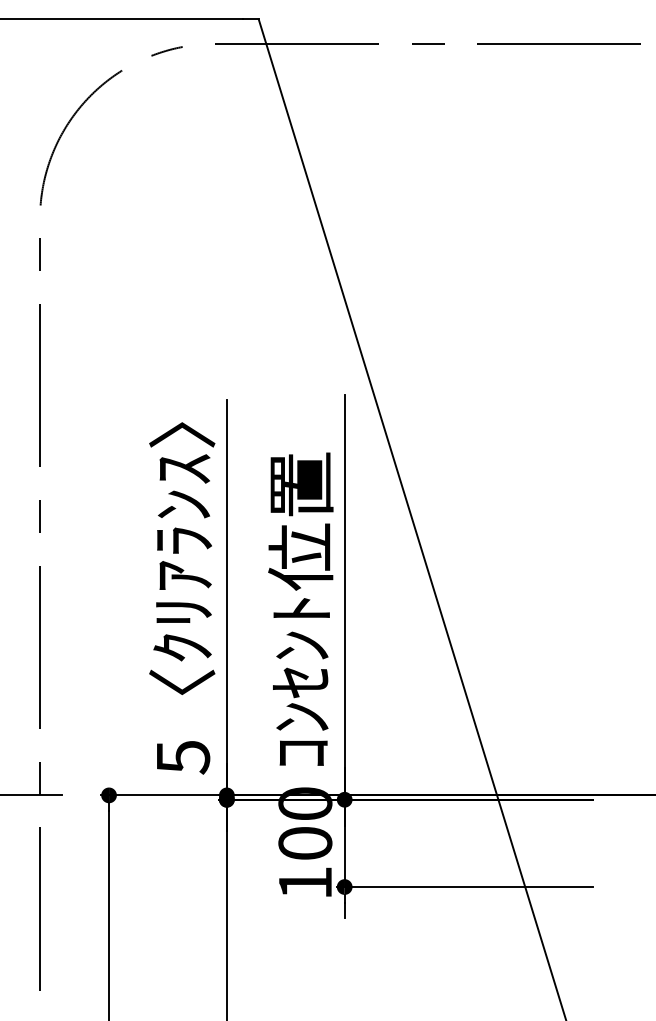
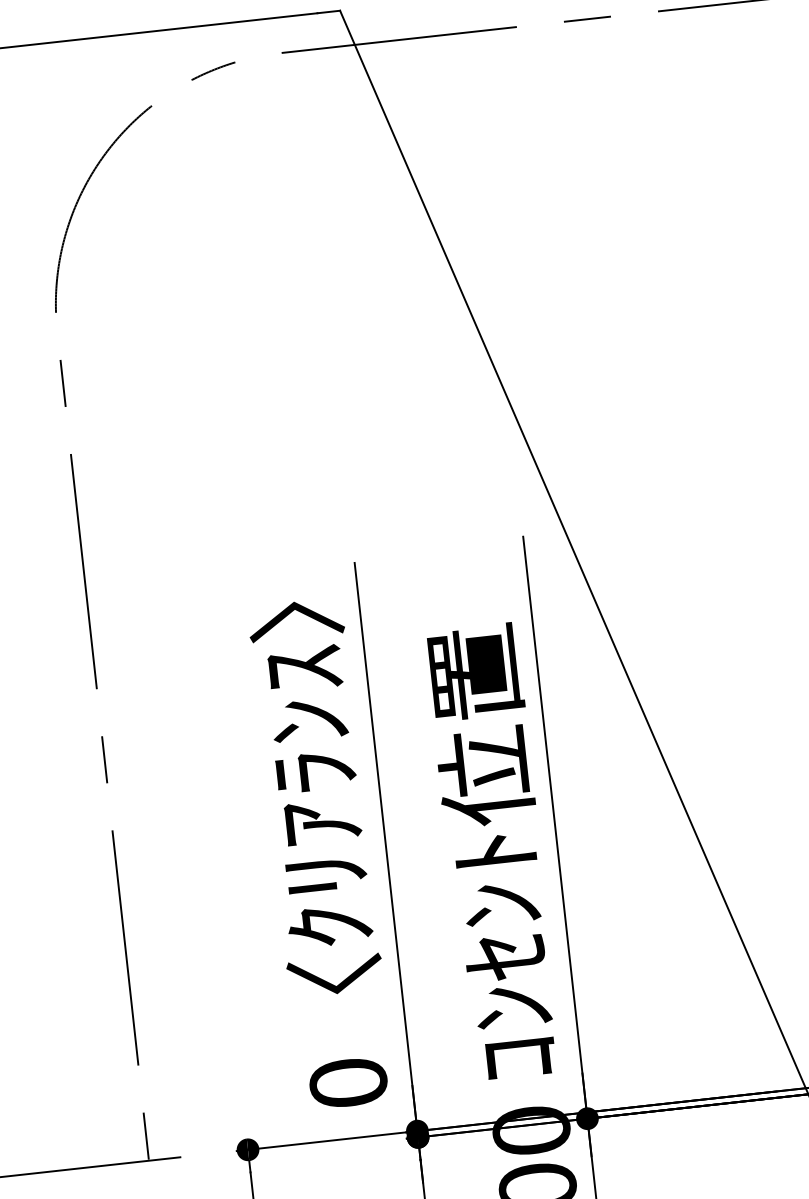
text: (183, 757) -> (349, 1083), 5 -> 0

